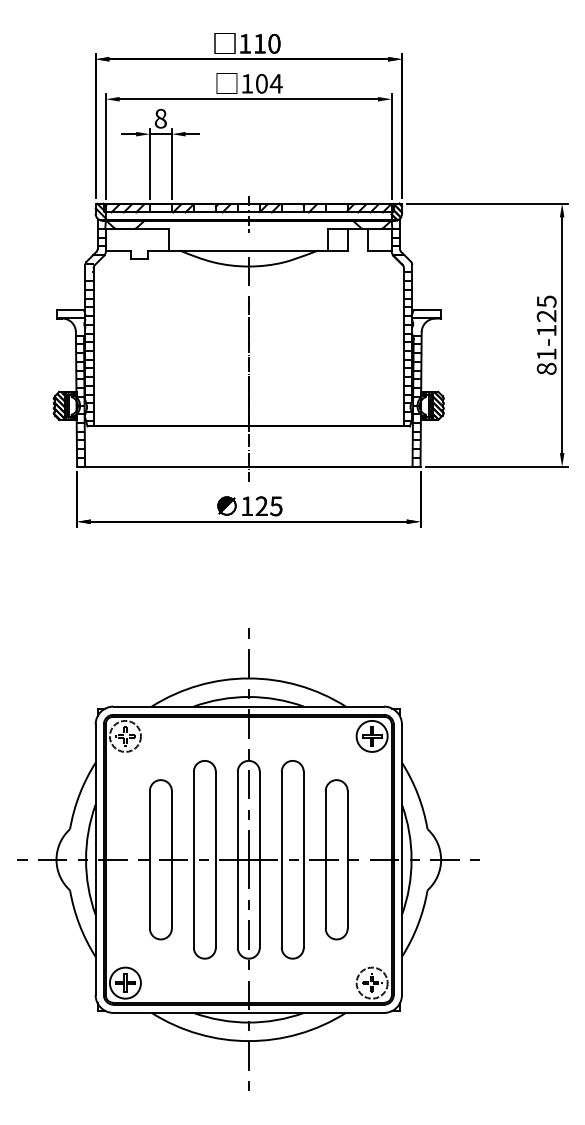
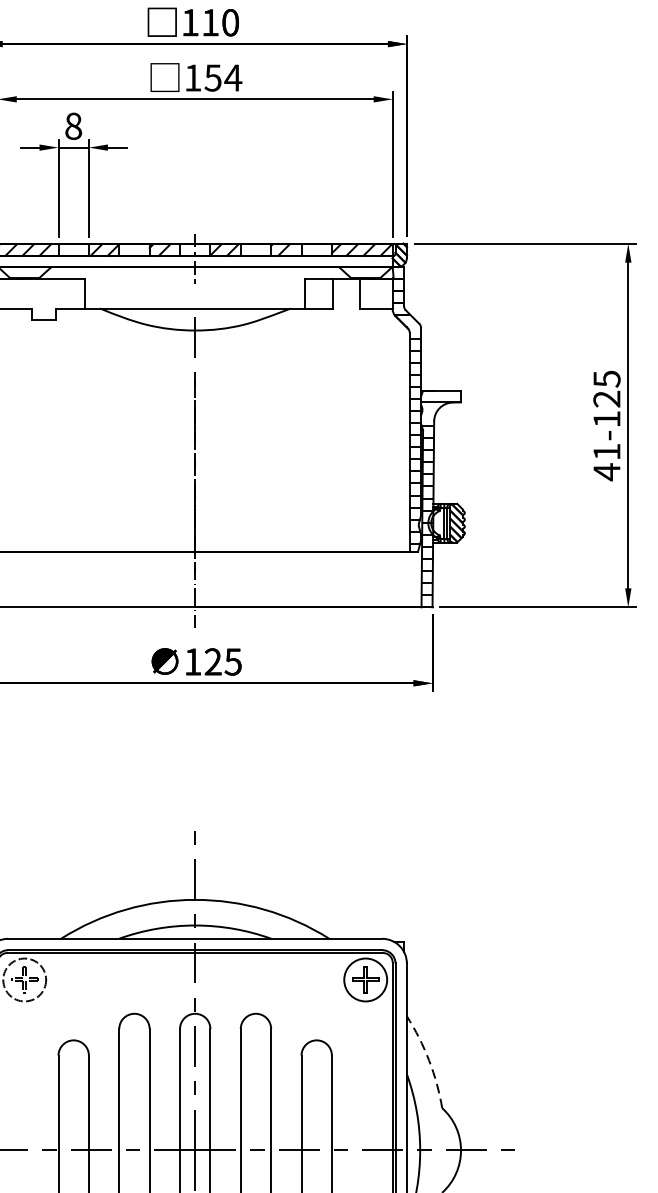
text: (261, 83) -> (212, 77), 104 -> 154
text: (546, 368) -> (606, 471), 81-125 -> 41-125
arc: (418, 794) -> (429, 1060), solid -> dashed

